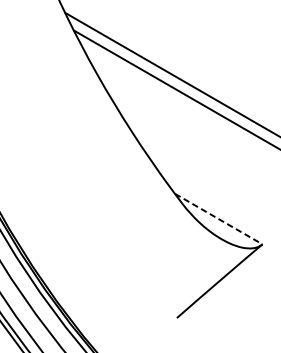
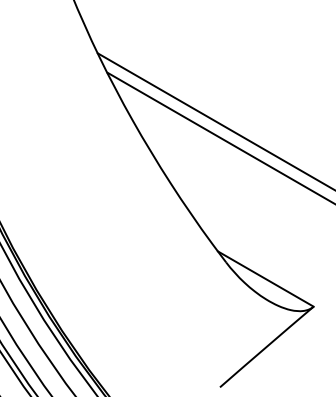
line: (219, 219) -> (266, 279), dashed -> solid

